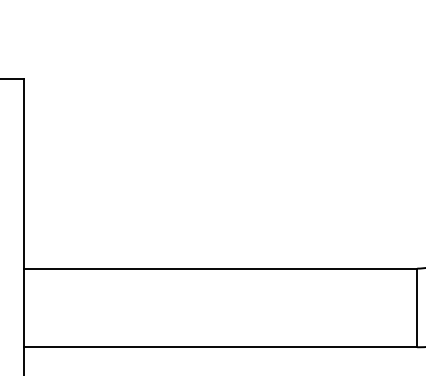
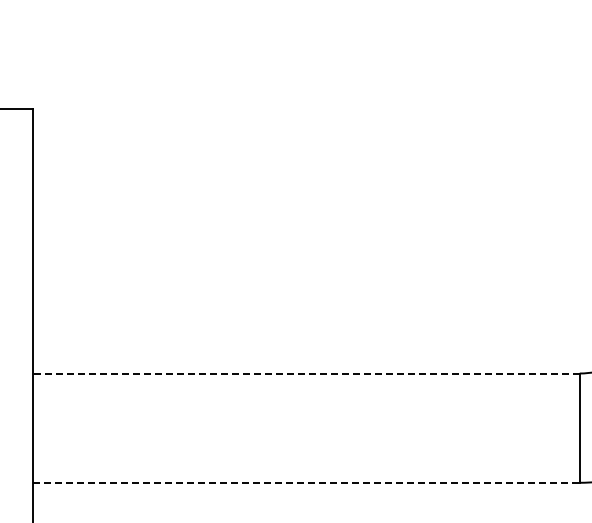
line: (220, 268) -> (306, 373), solid -> dashed
line: (221, 347) -> (307, 482), solid -> dashed

